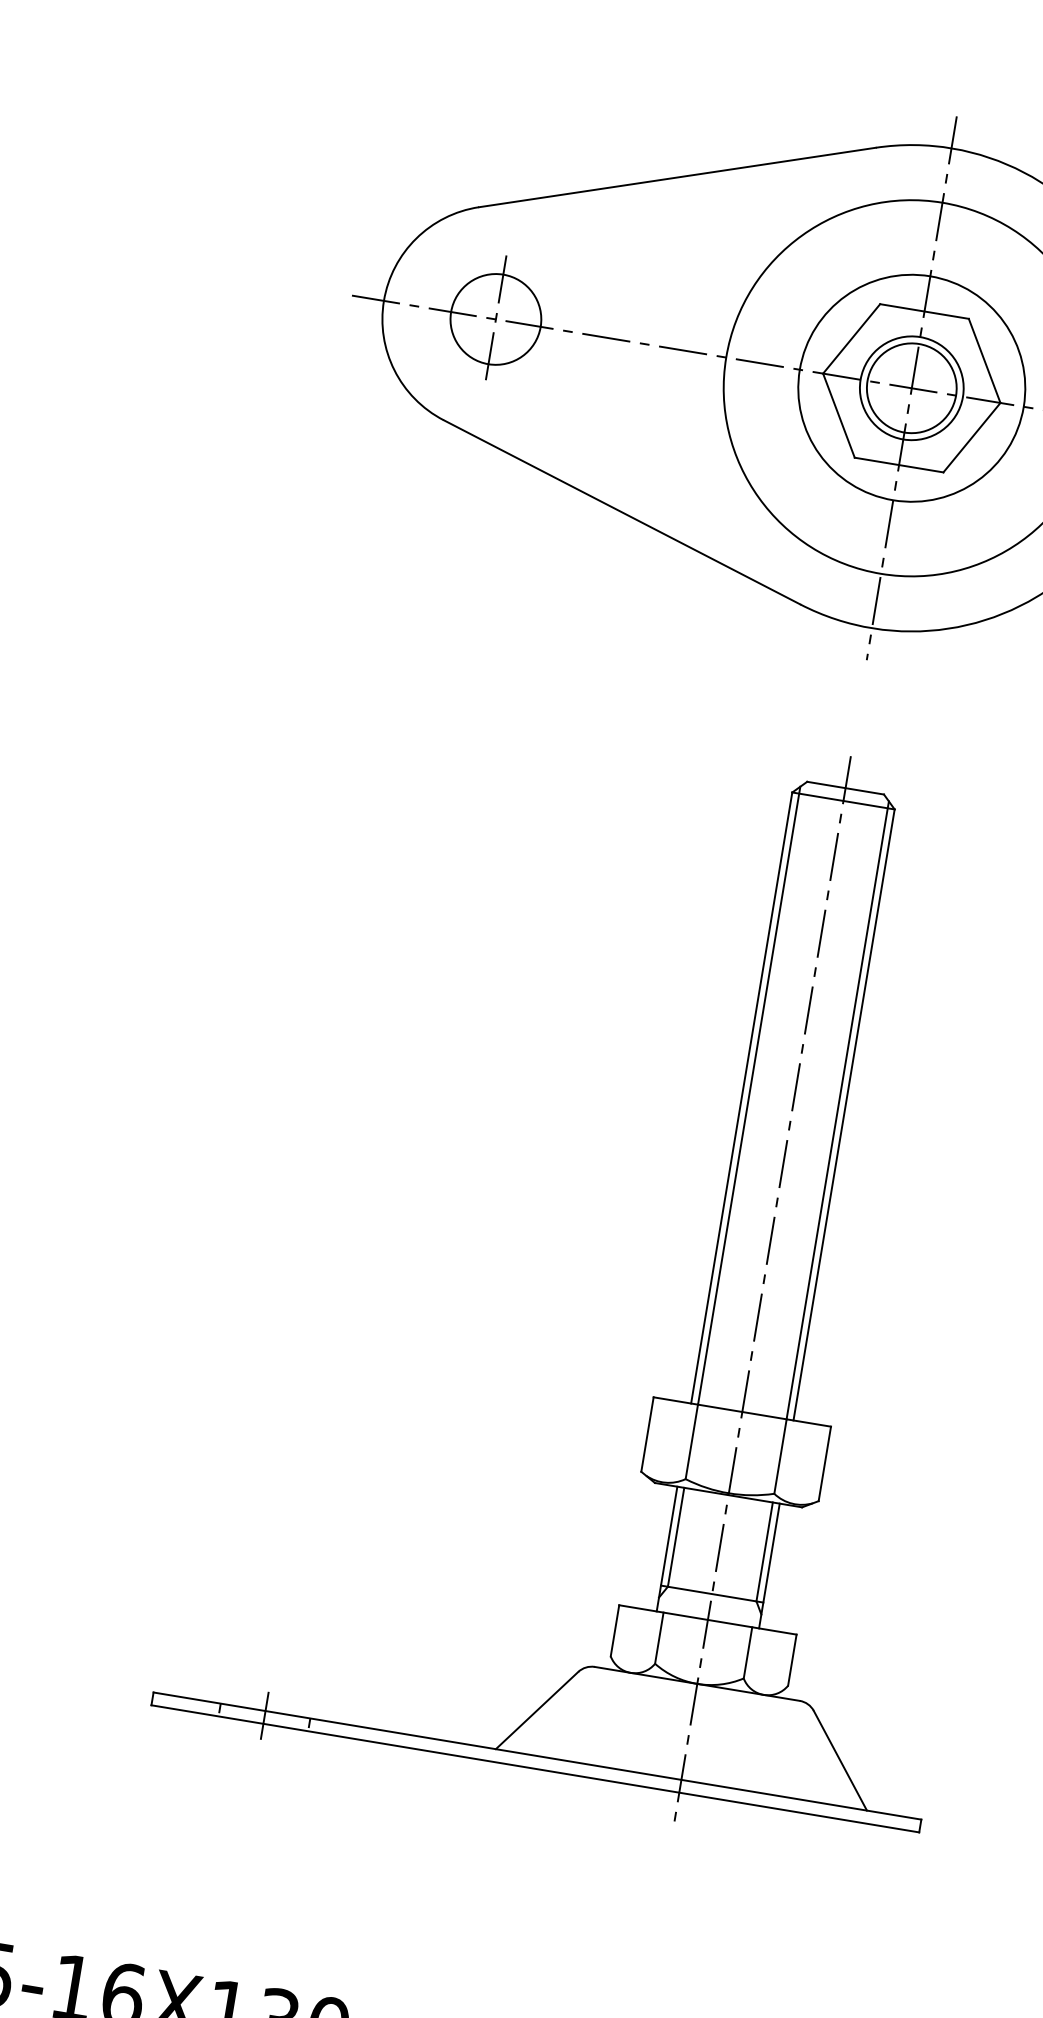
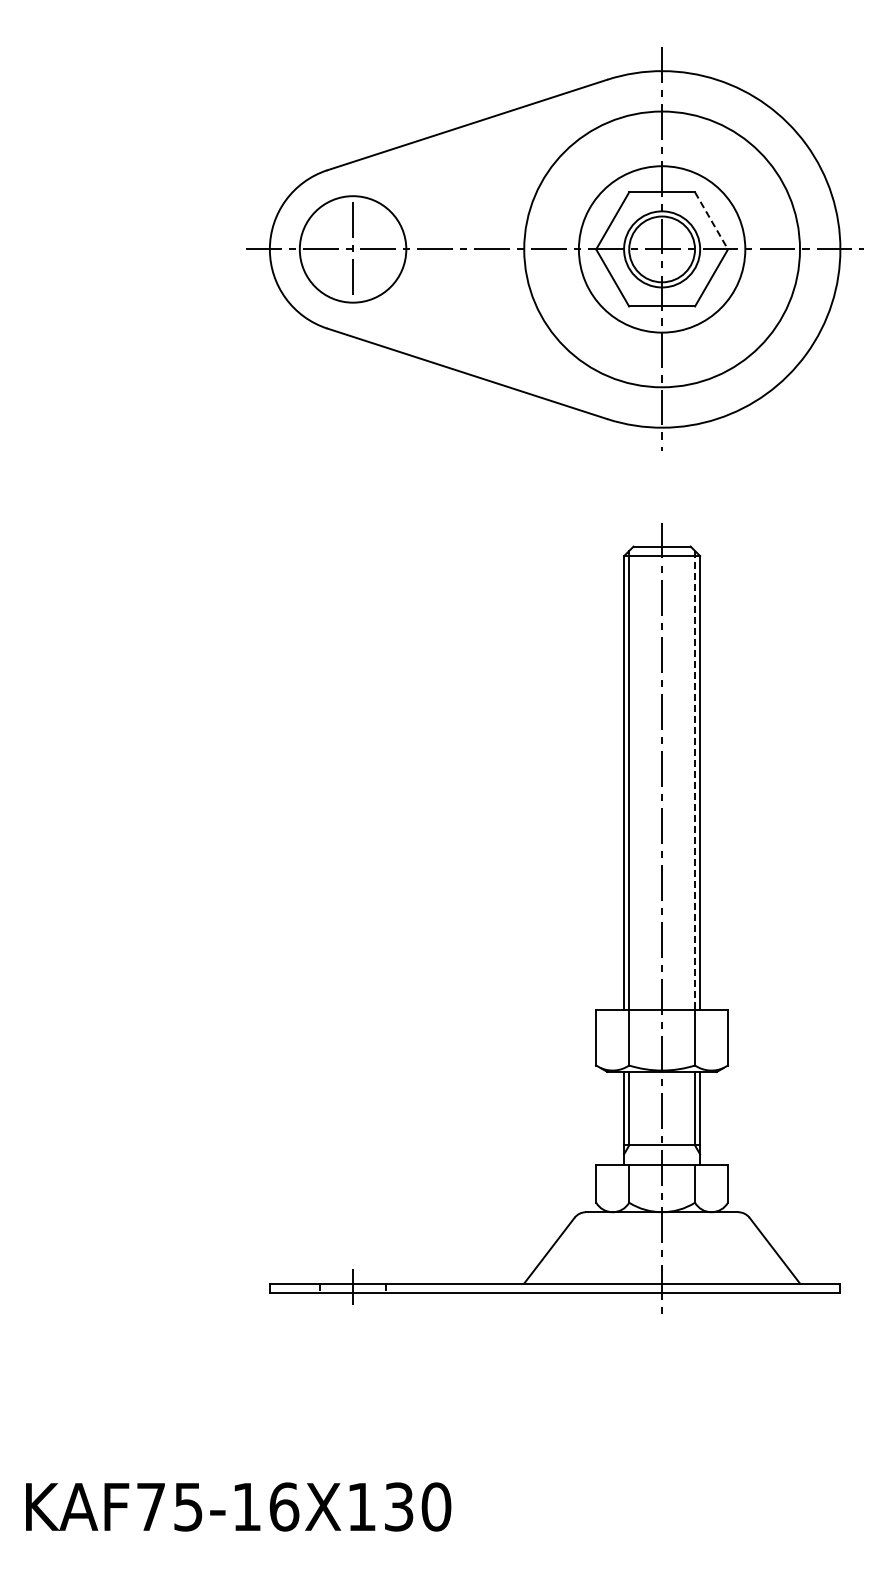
circle: (495, 319) -> (352, 249), size x1.6
line: (984, 360) -> (711, 220), solid -> dashed
line: (838, 1110) -> (695, 780), solid -> dashed

